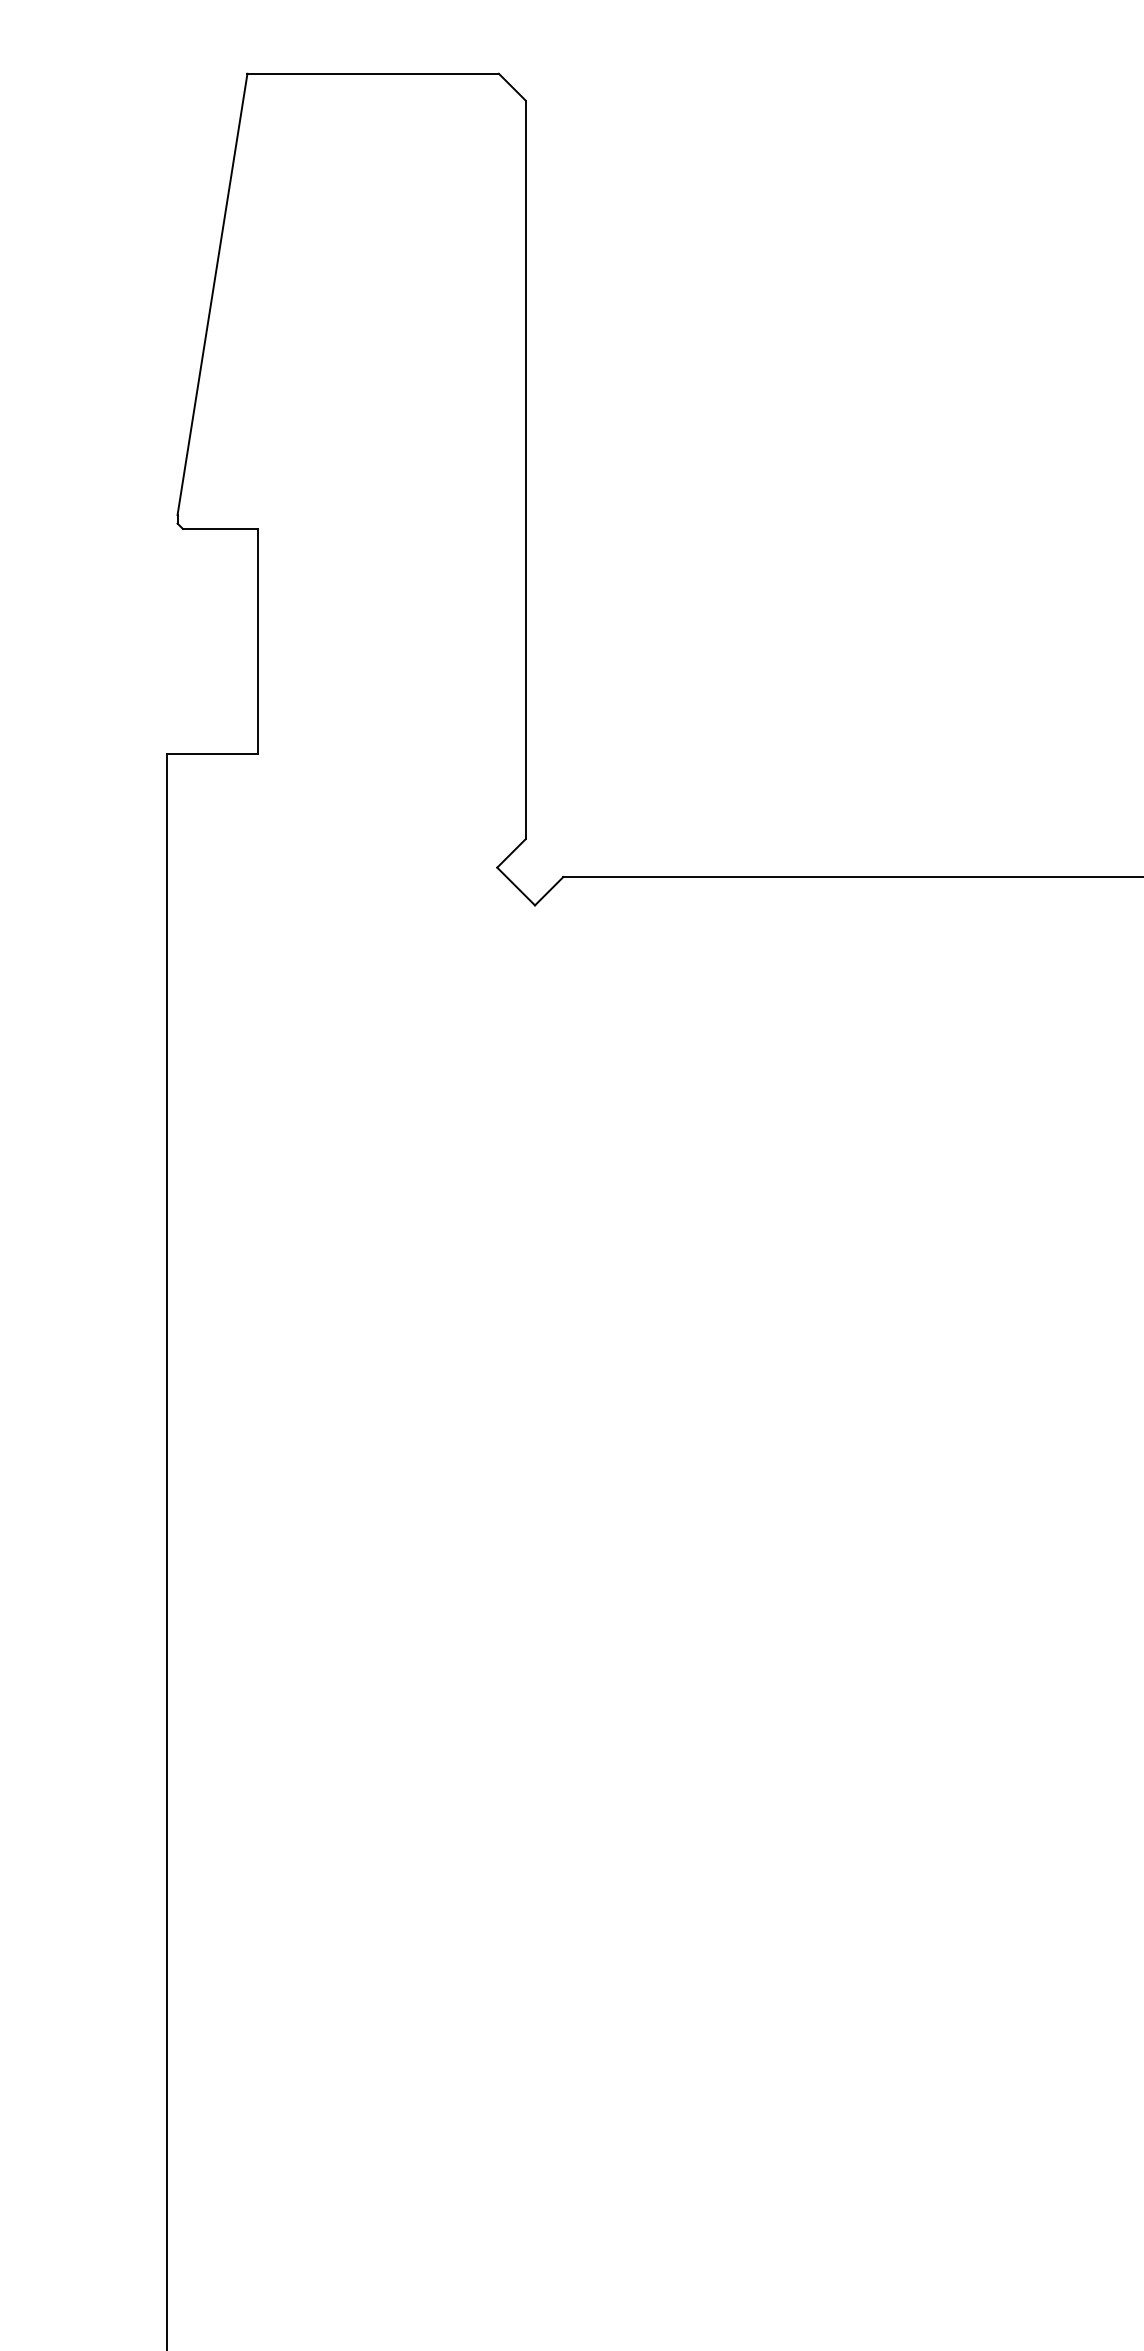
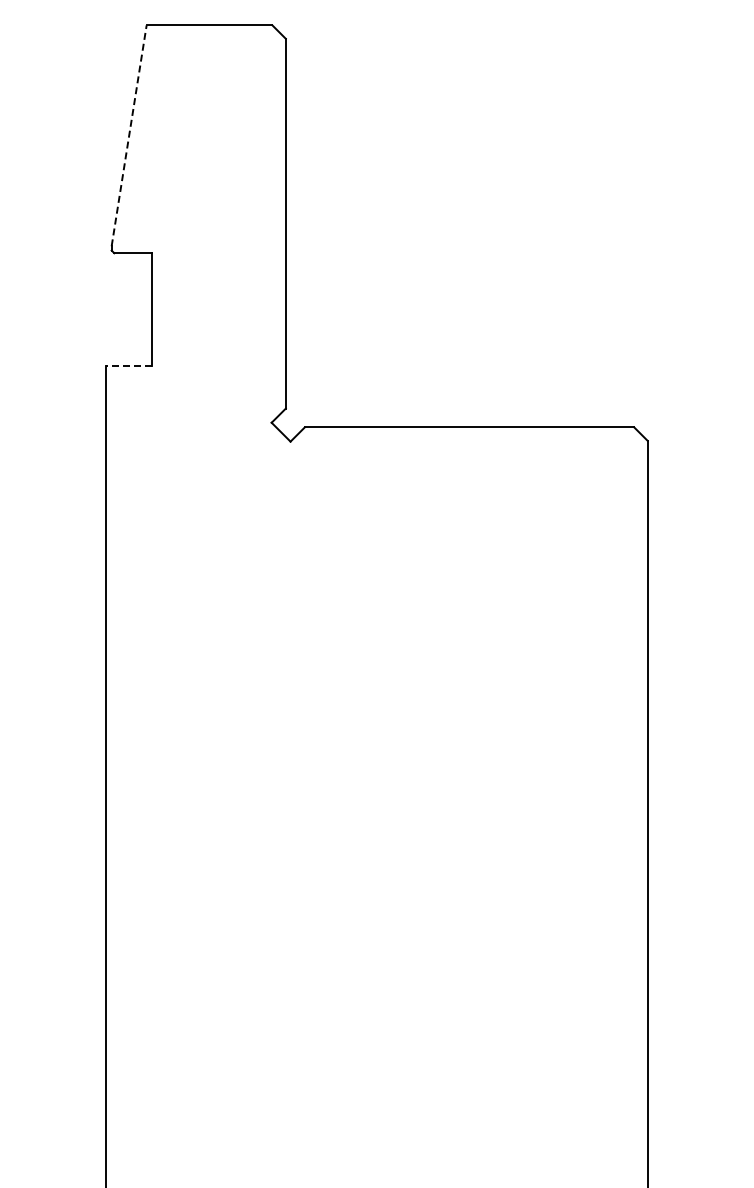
line: (213, 293) -> (129, 135), solid -> dashed
line: (213, 753) -> (129, 365), solid -> dashed

